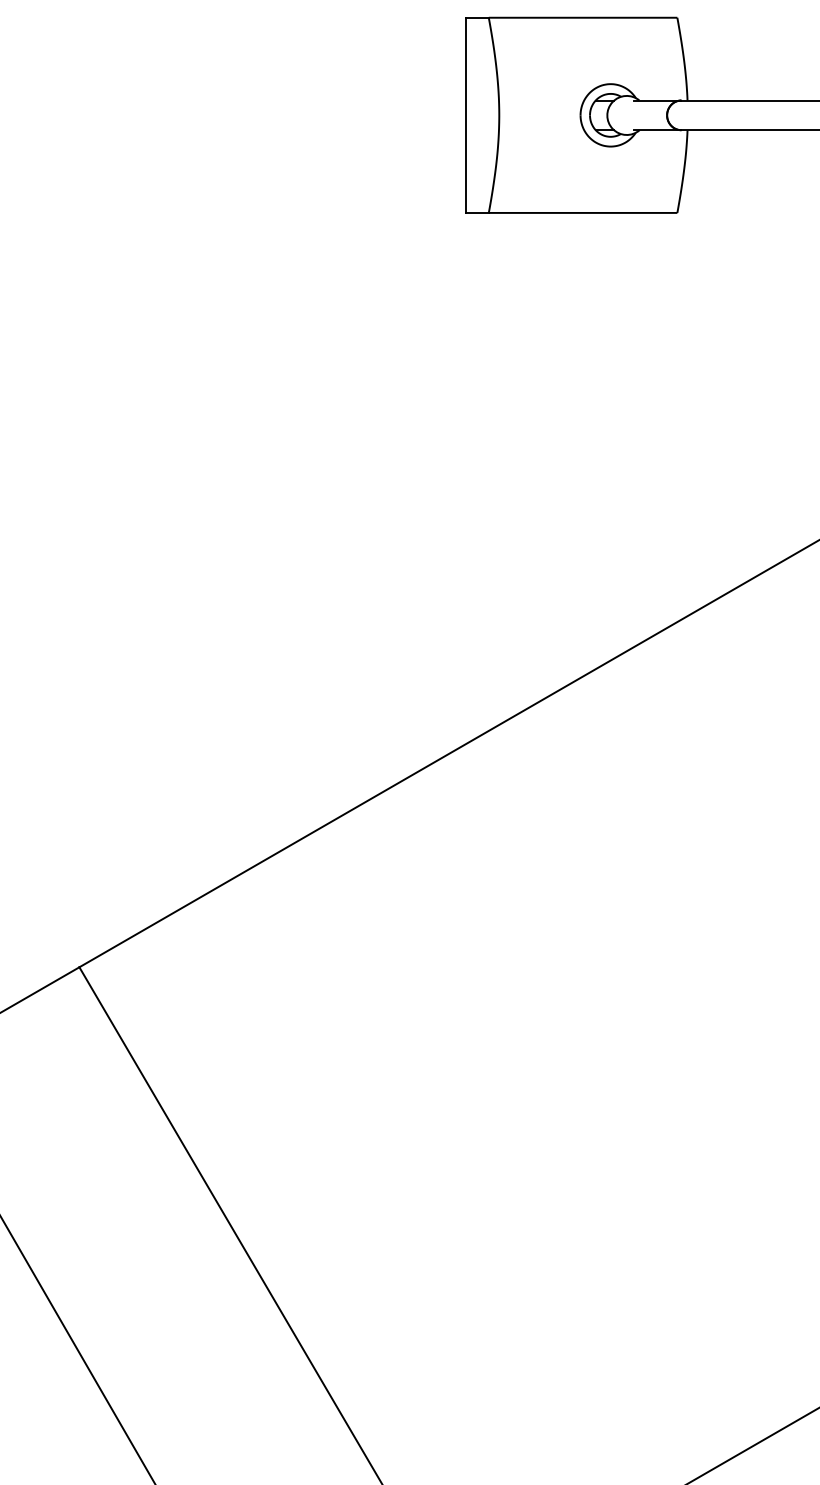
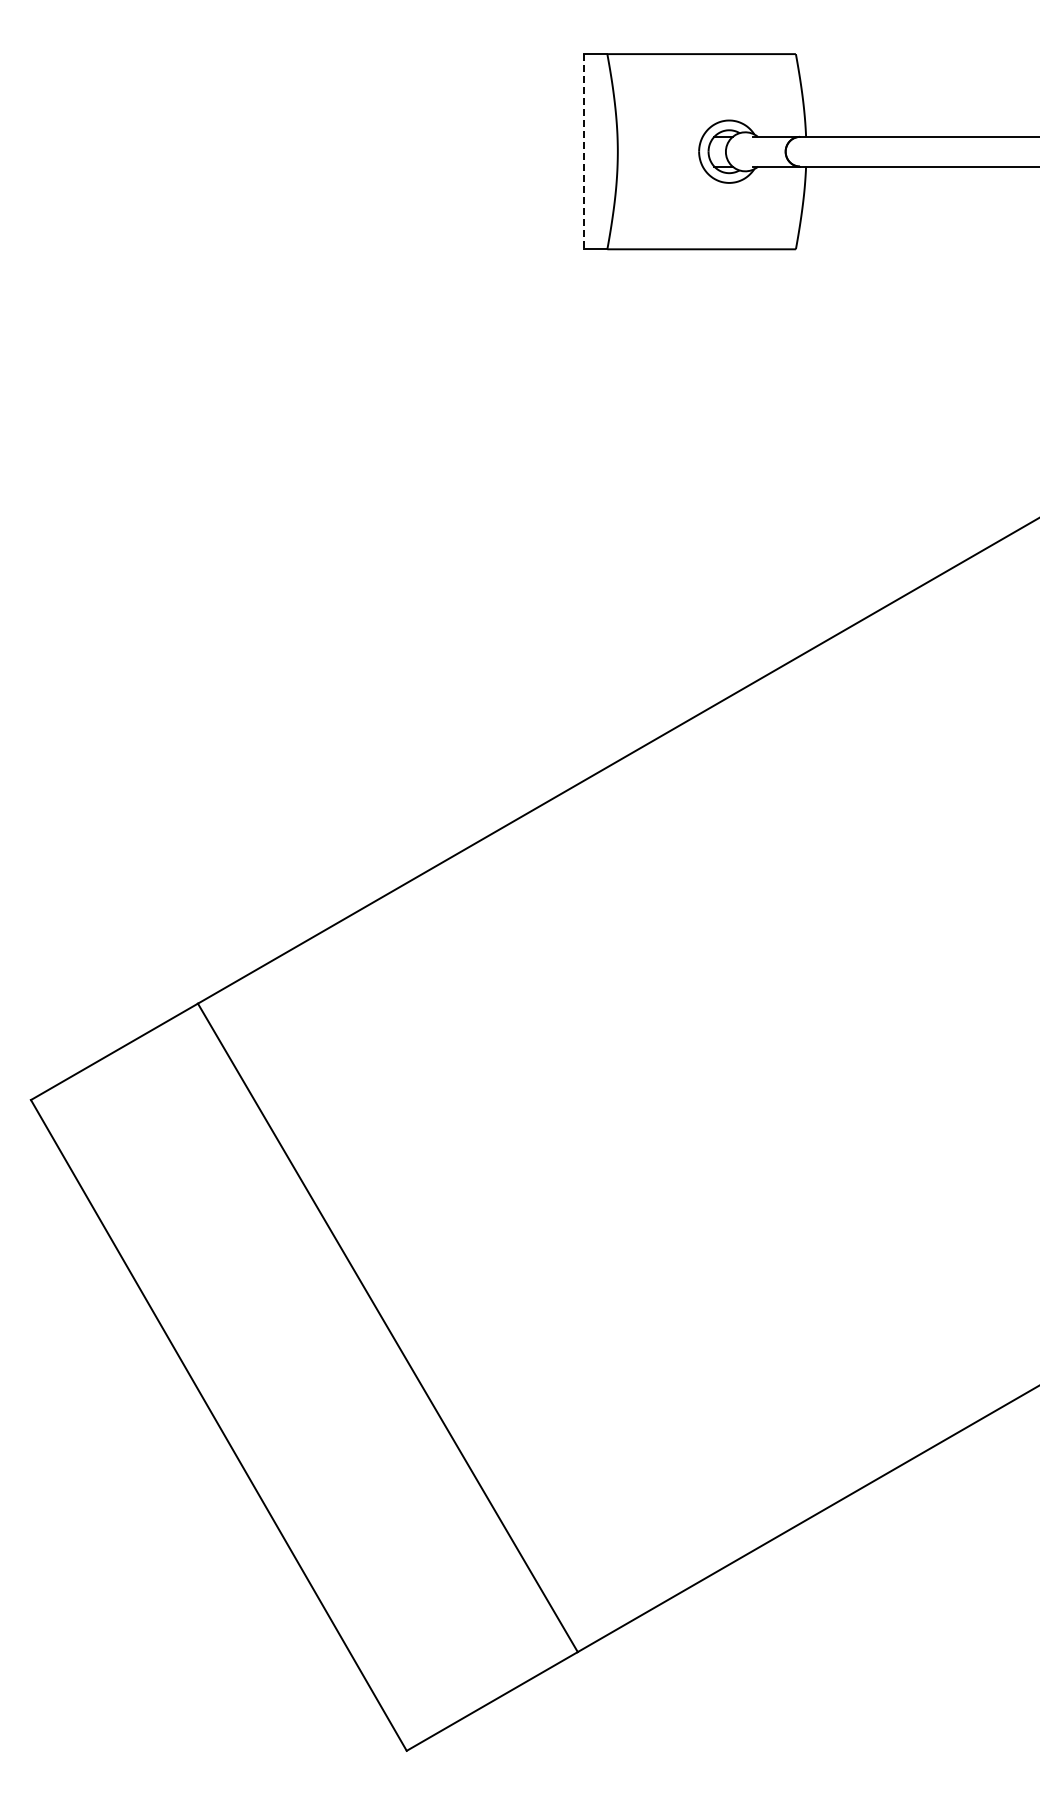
line: (465, 115) -> (584, 151), solid -> dashed

